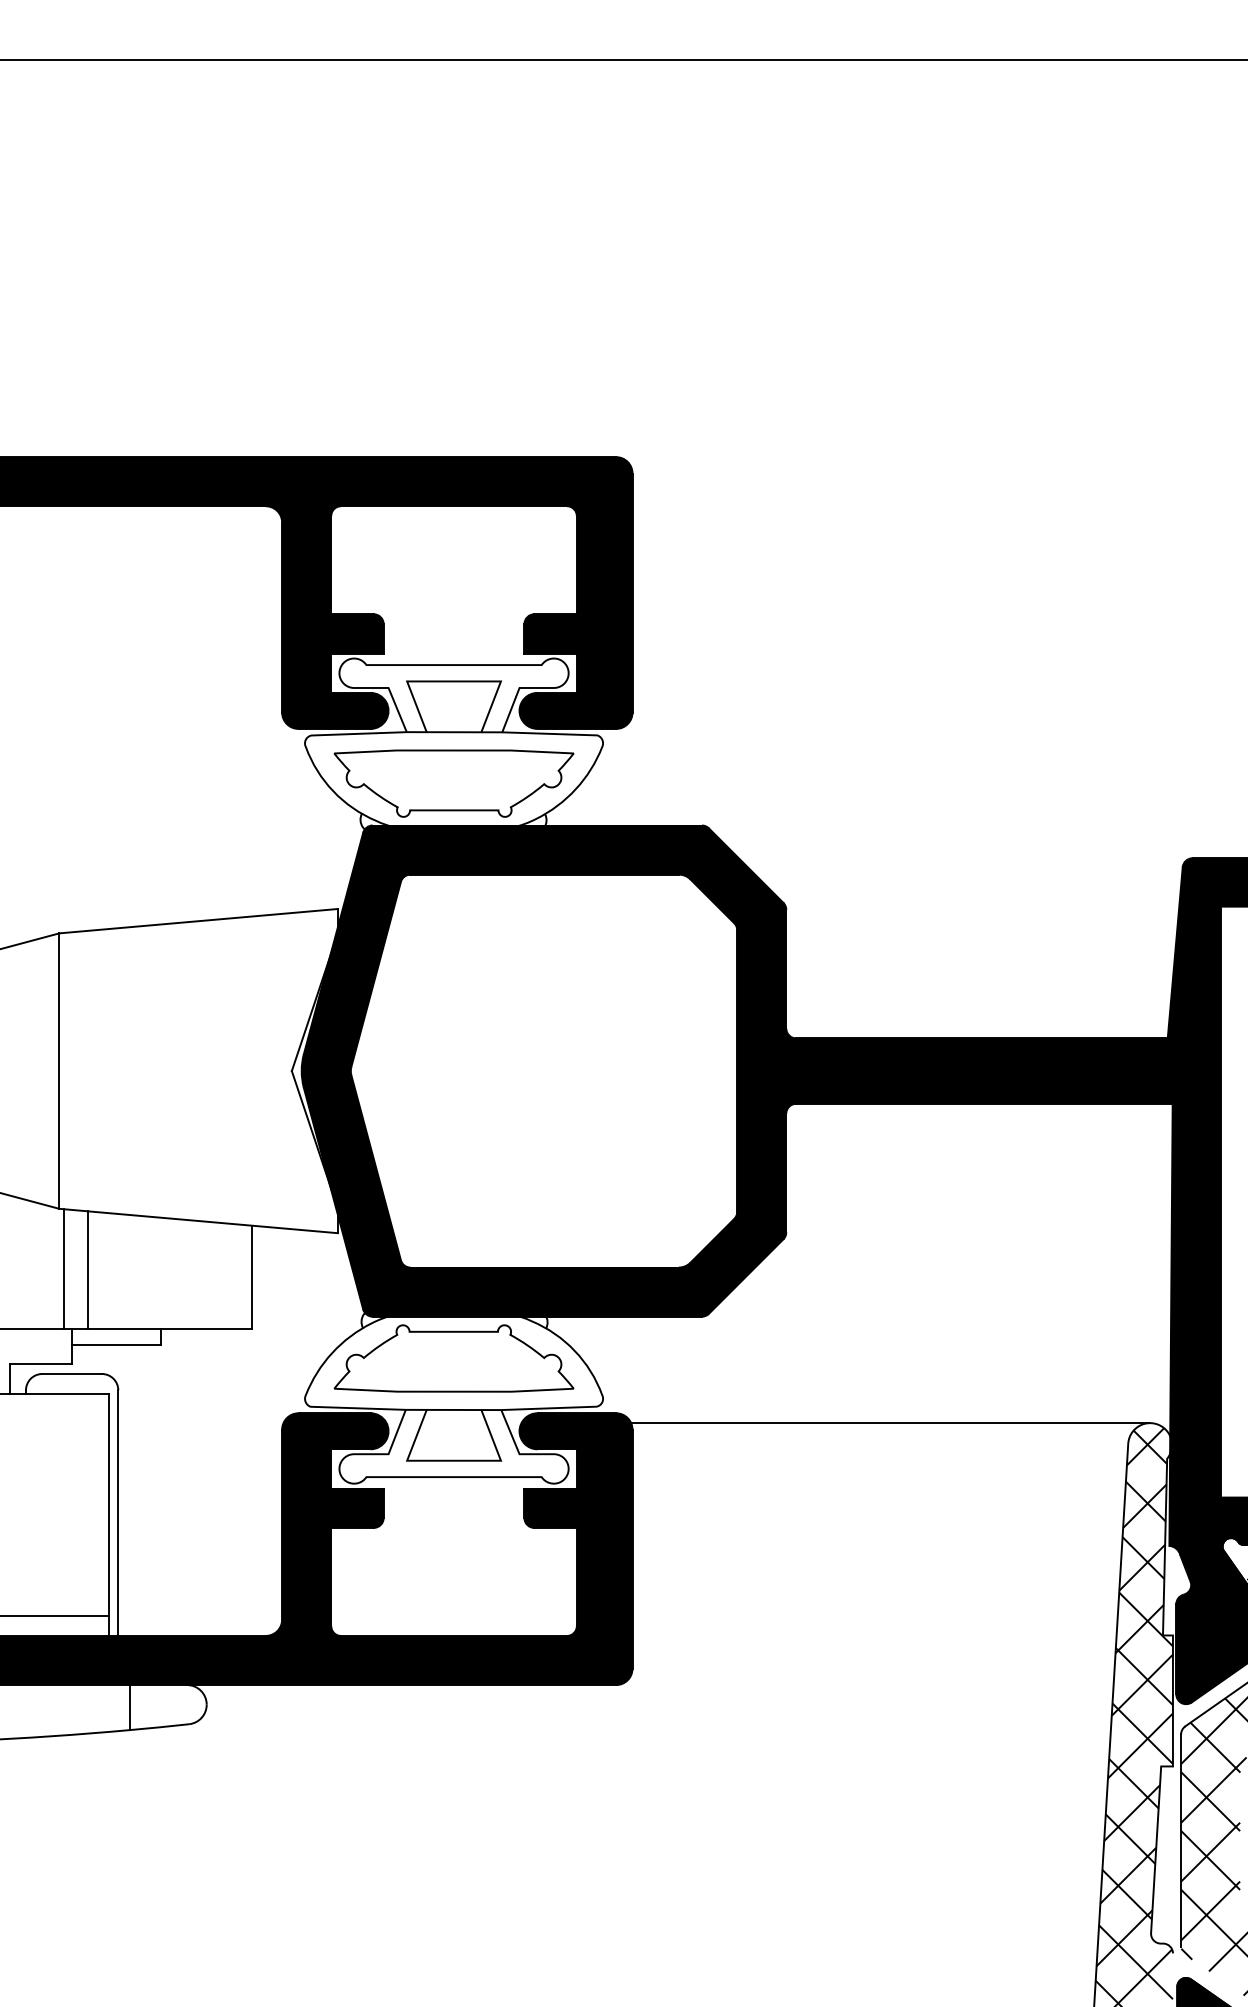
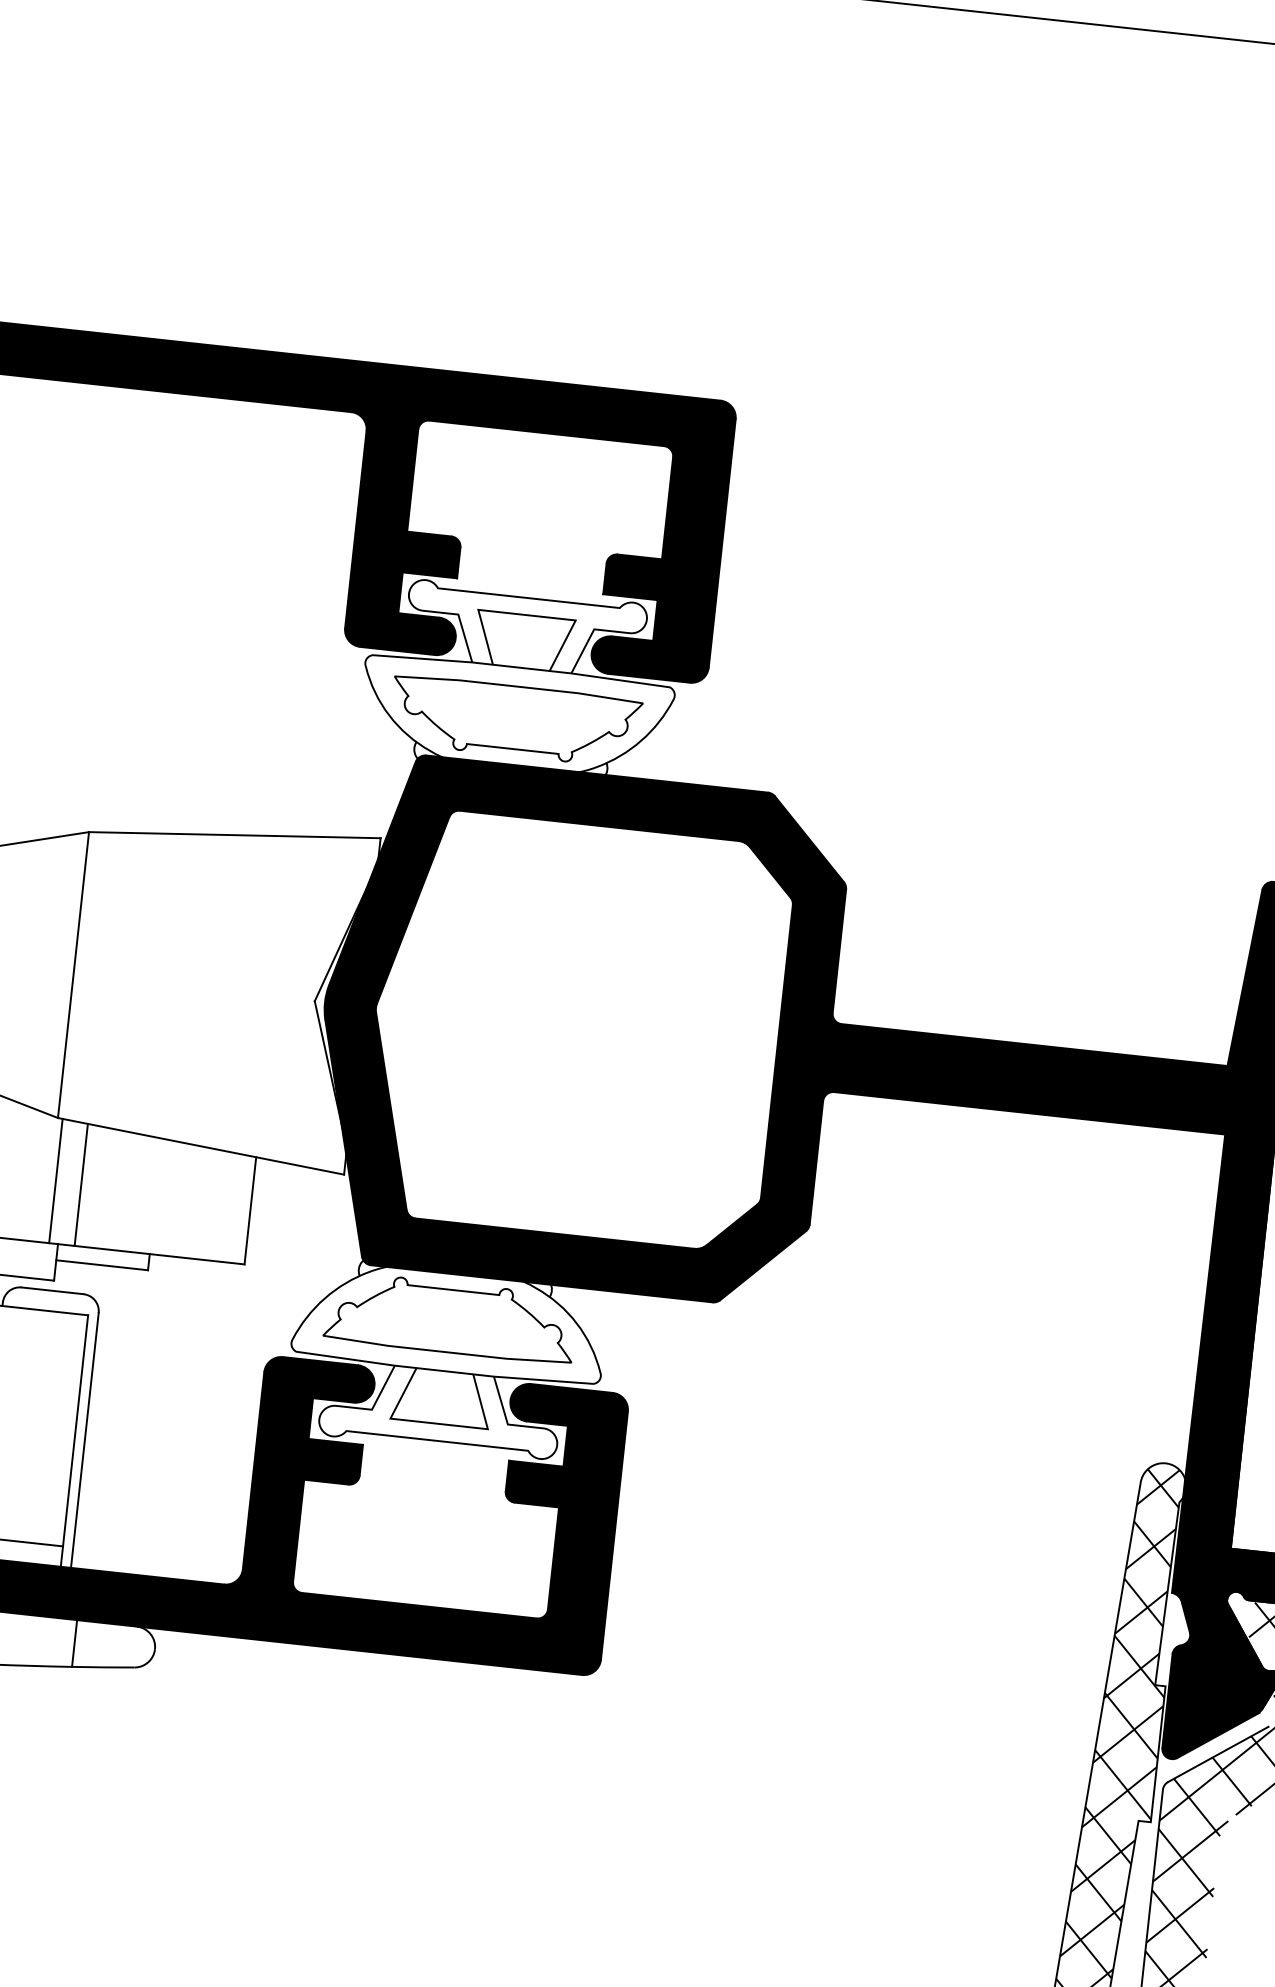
line: (890, 1423) -> (896, 1434), removed

